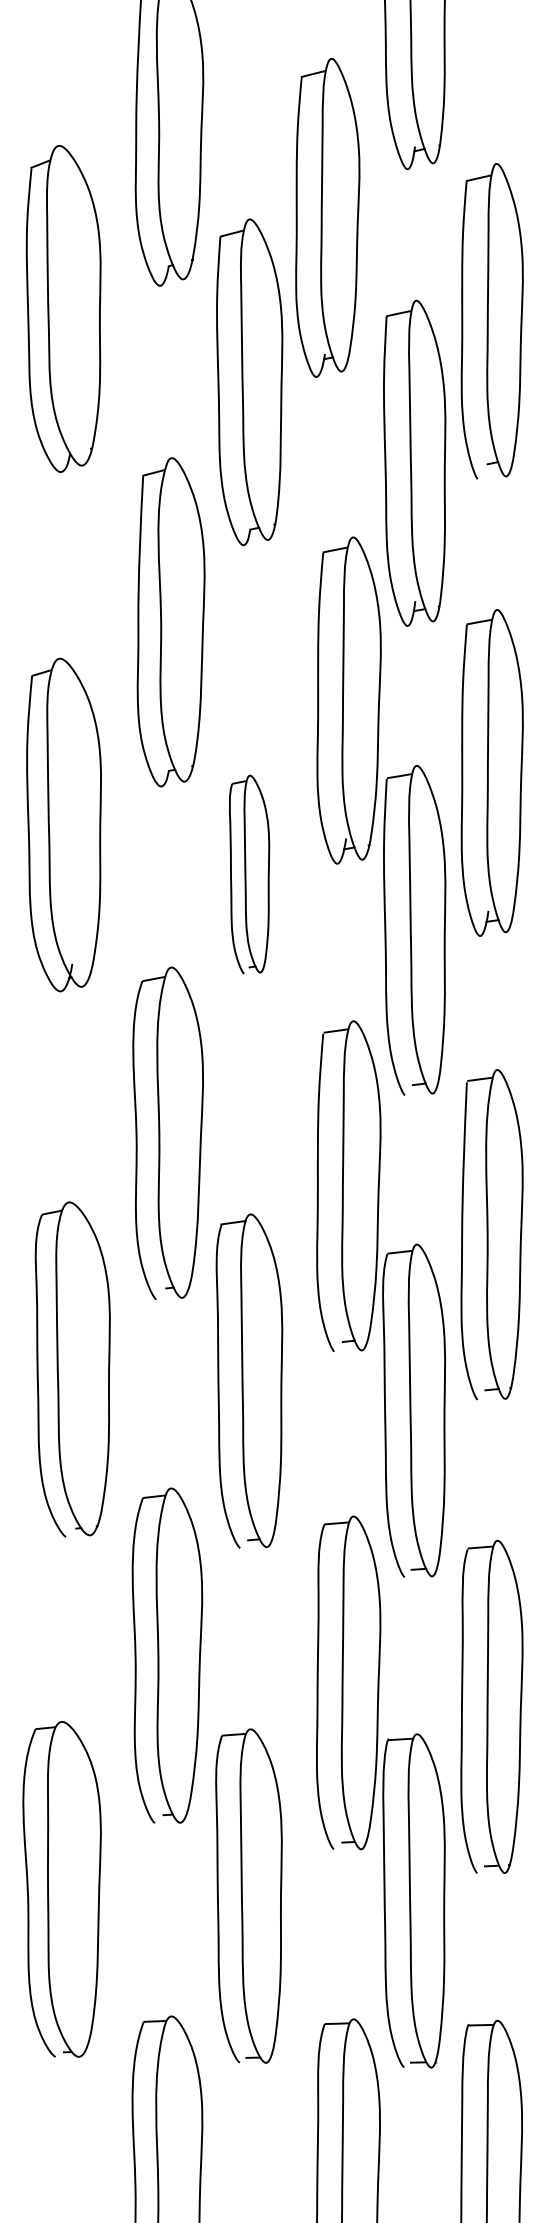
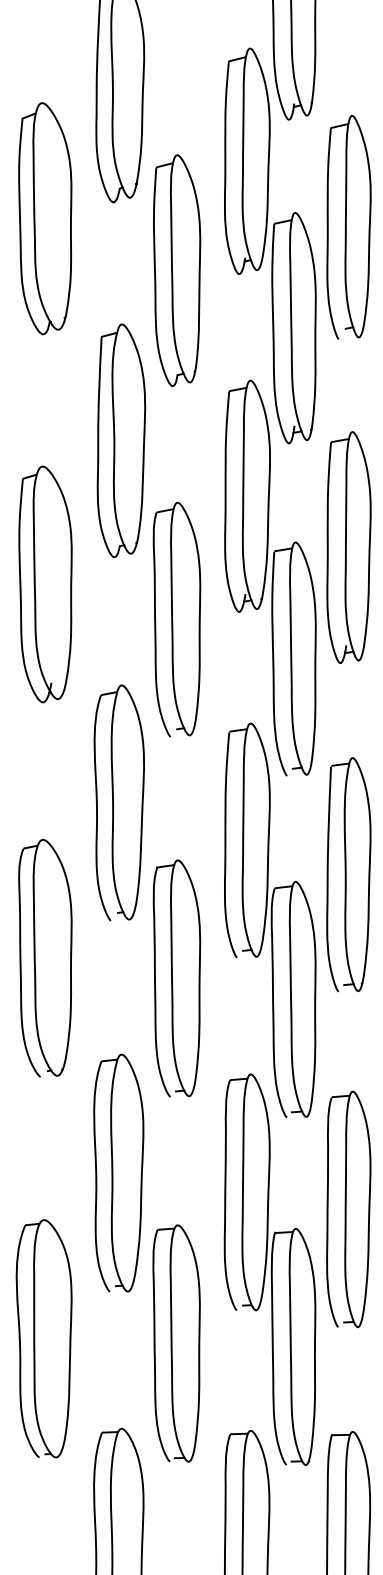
part: (327, 217) -> (247, 161), moved
part: (249, 874) -> (176, 619), size x1.67
part: (72, 1369) -> (45, 958), moved

